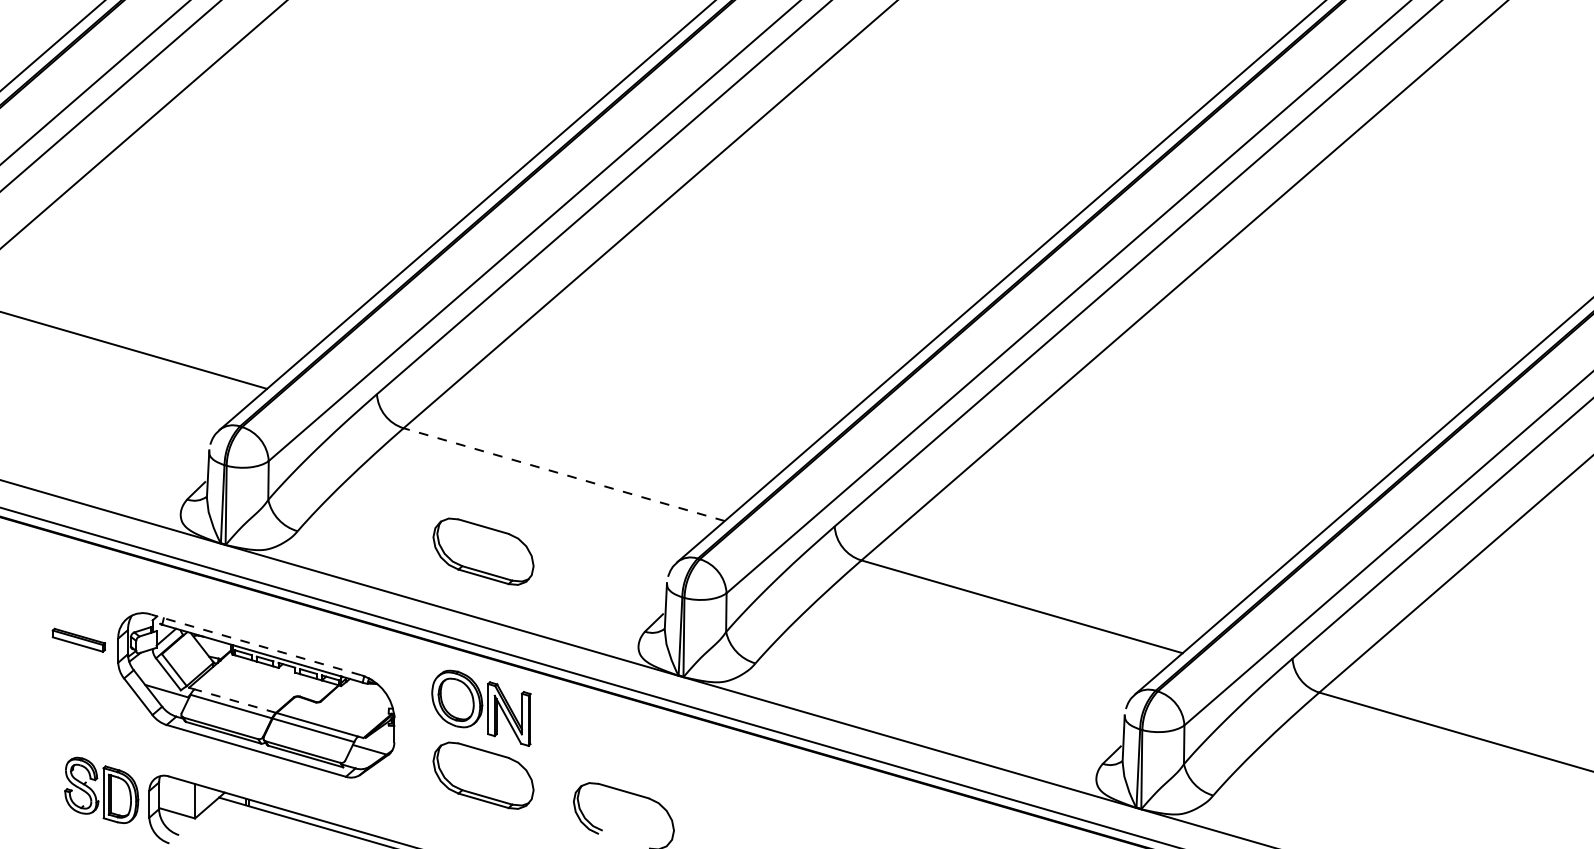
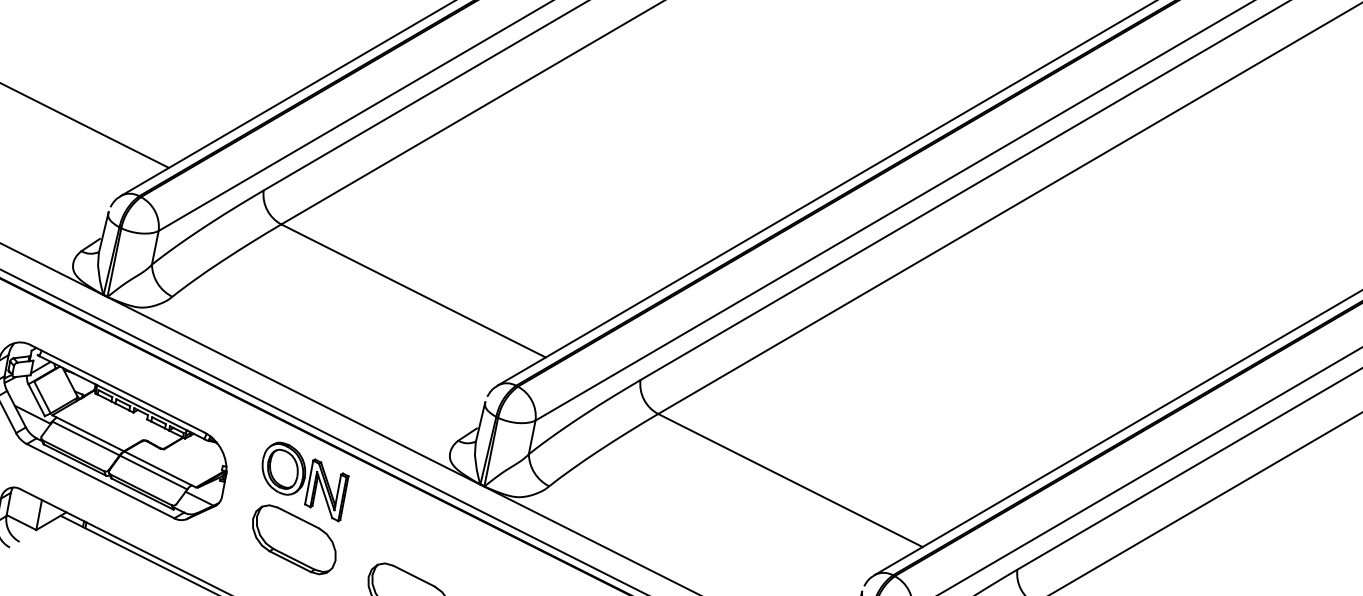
line: (563, 474) -> (412, 290), dashed -> solid
part: (483, 551) -> (330, 344), removed
line: (256, 644) -> (118, 388), dashed -> solid
line: (234, 700) -> (89, 433), dashed -> solid

